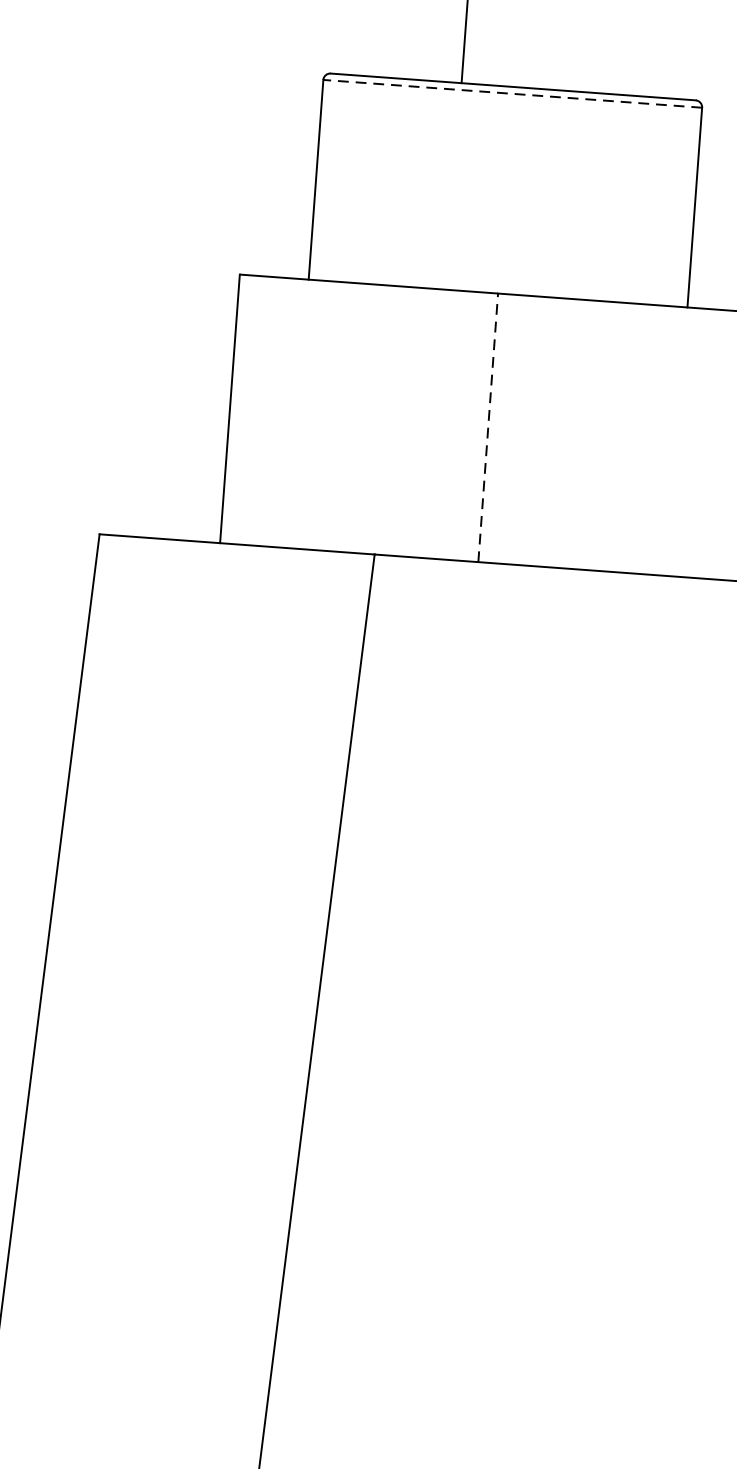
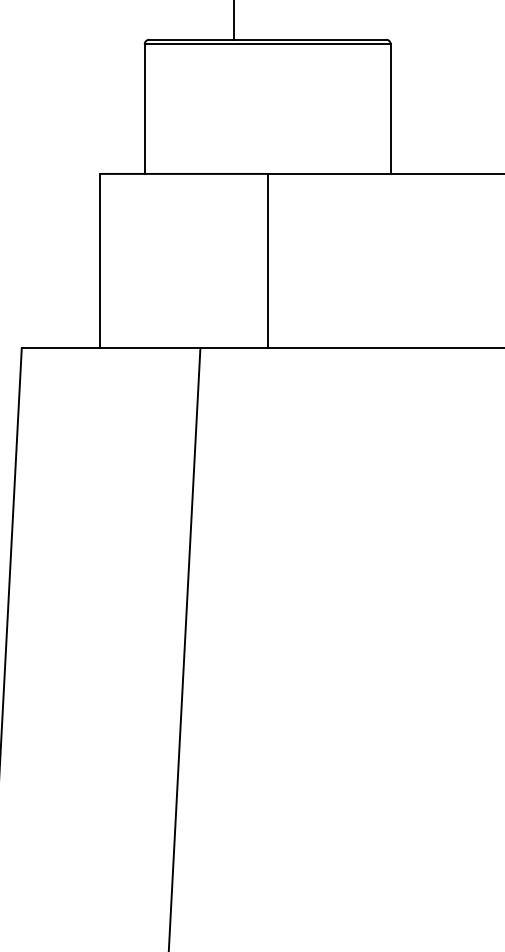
line: (512, 94) -> (267, 44), dashed -> solid
line: (487, 426) -> (267, 260), dashed -> solid

